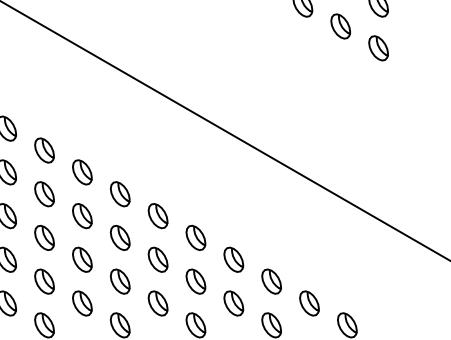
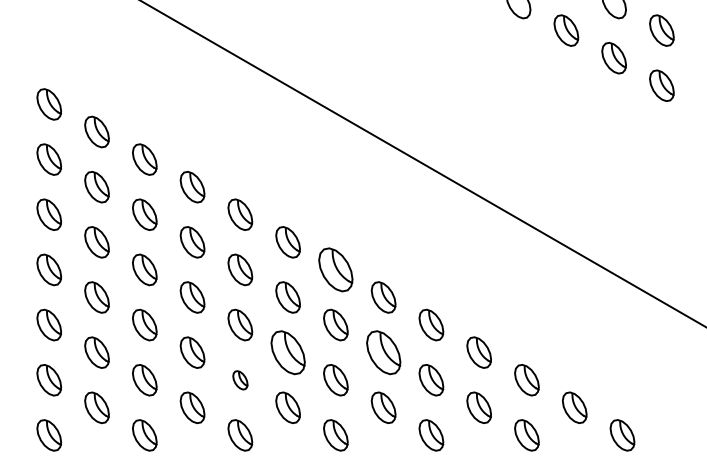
part: (119, 193) -> (335, 269), size x1.4
part: (81, 259) -> (287, 352), size x1.4
part: (157, 259) -> (383, 352), size x1.4
part: (44, 281) -> (240, 380), size x0.6

